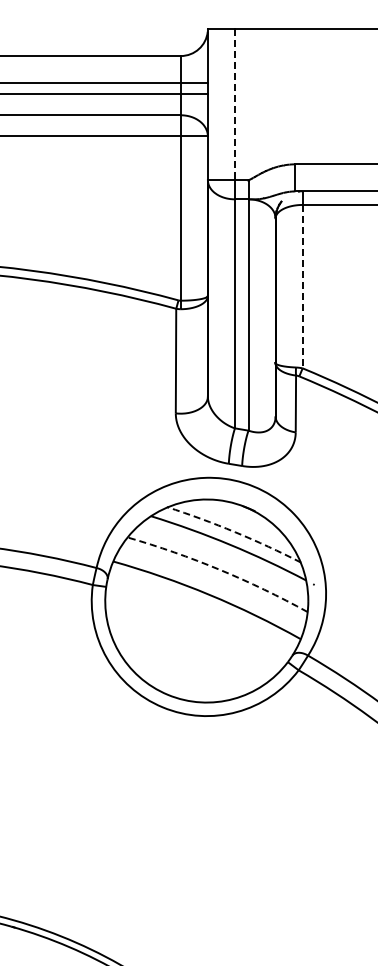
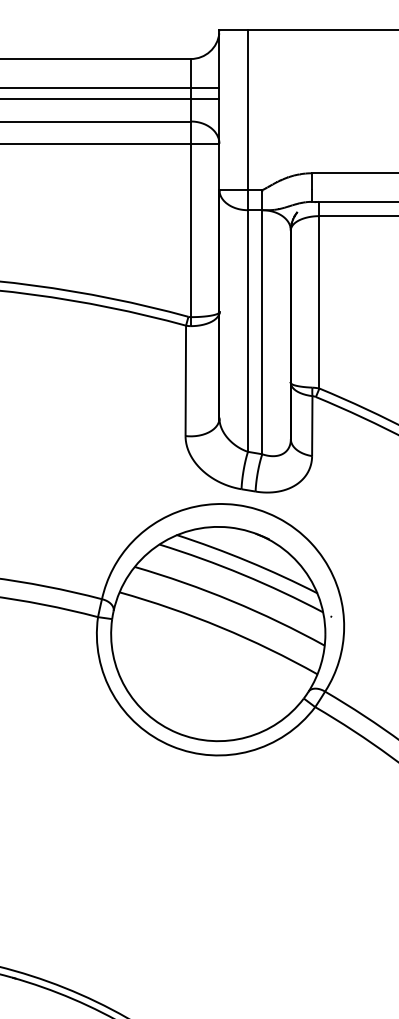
line: (234, 104) -> (247, 110), dashed -> solid
line: (302, 286) -> (319, 302), dashed -> solid
arc: (235, 532) -> (248, 561), dashed -> solid
arc: (219, 569) -> (231, 600), dashed -> solid

